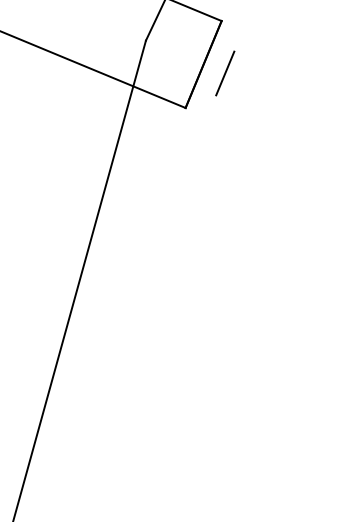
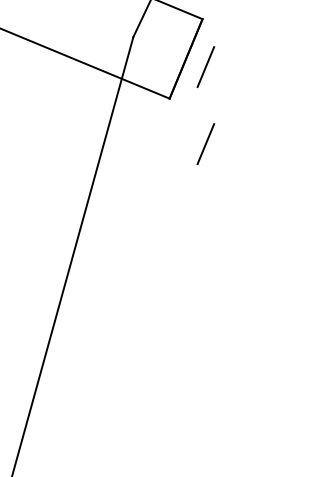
line: (224, 157) -> (205, 143), added

